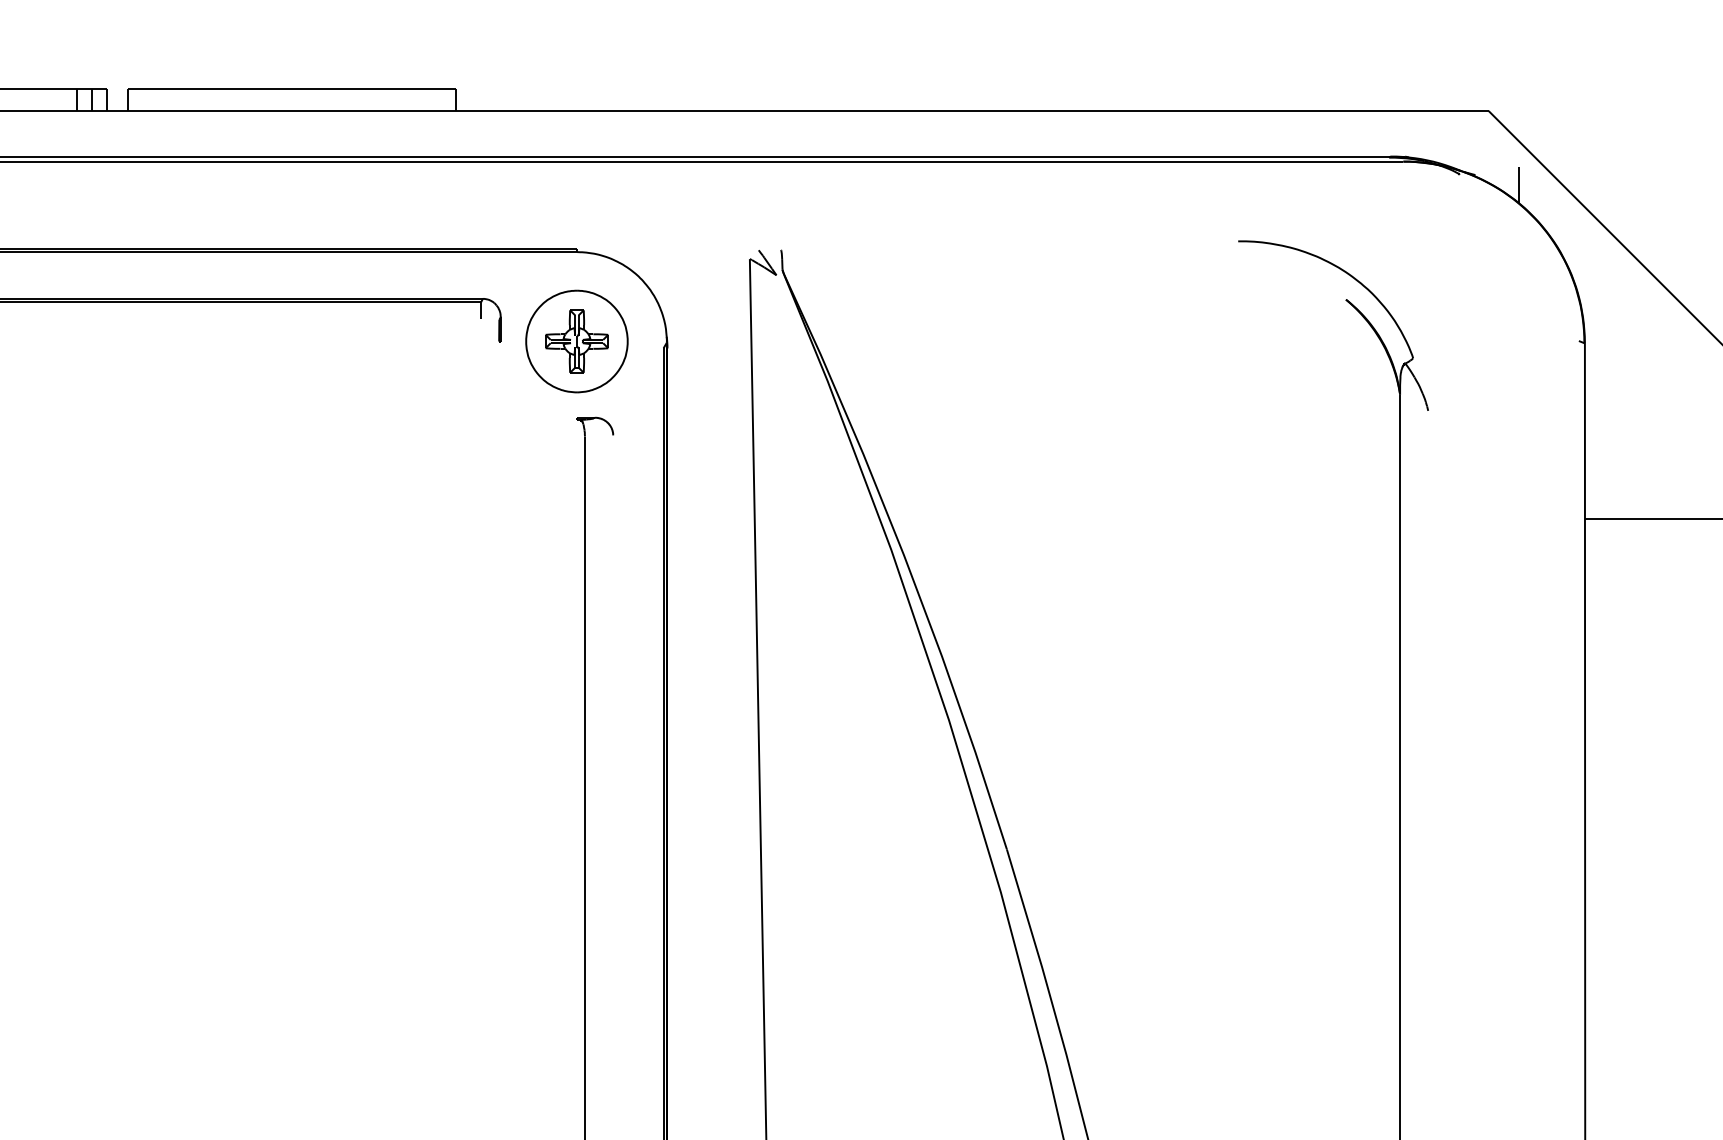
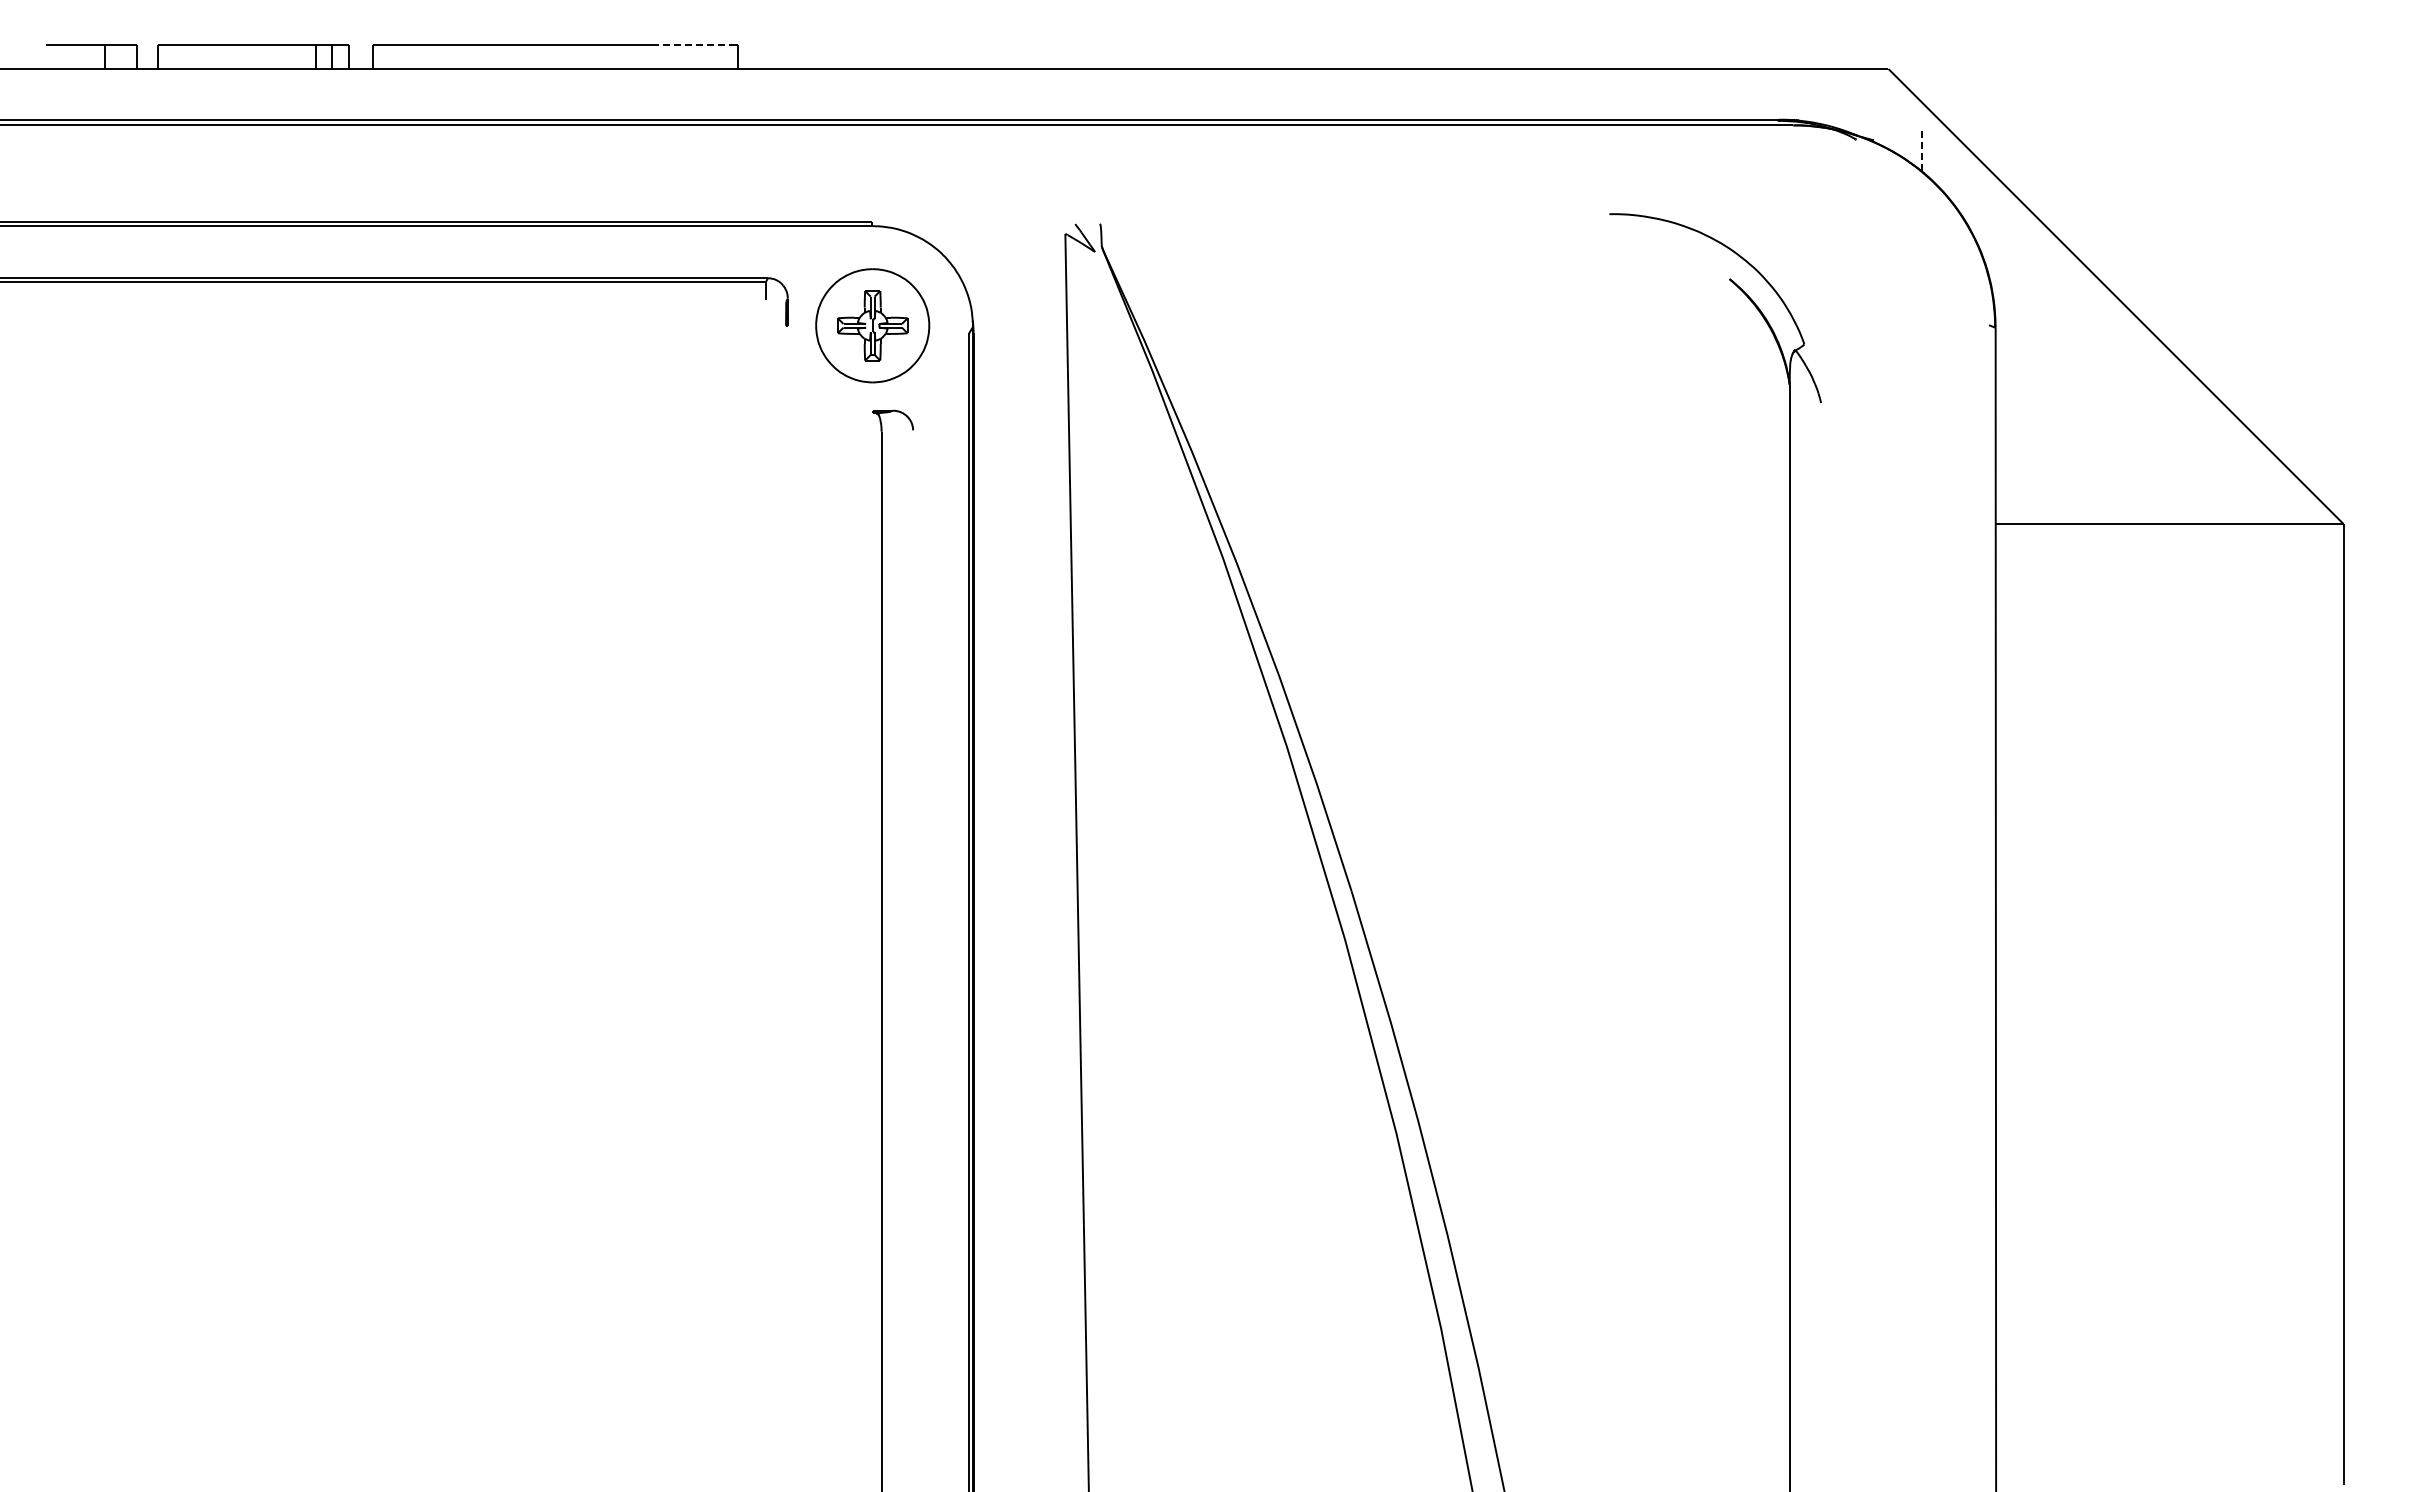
line: (413, 89) -> (690, 44), solid -> dashed
line: (1518, 185) -> (1921, 151), solid -> dashed

